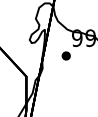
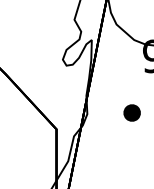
part: (65, 55) -> (130, 112), moved

